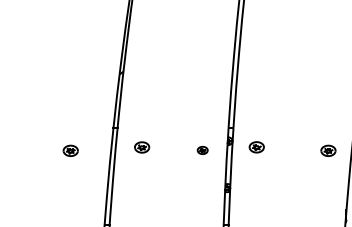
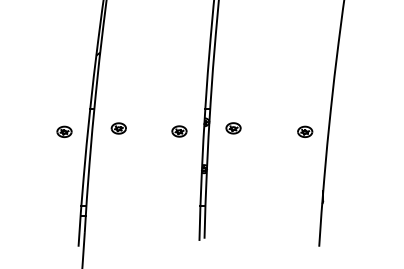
part: (70, 150) -> (64, 131), moved
part: (202, 150) -> (179, 131), size x1.43

